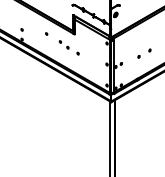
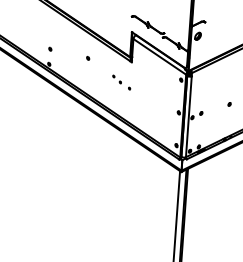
part: (68, 47) -> (120, 81), size x0.6

